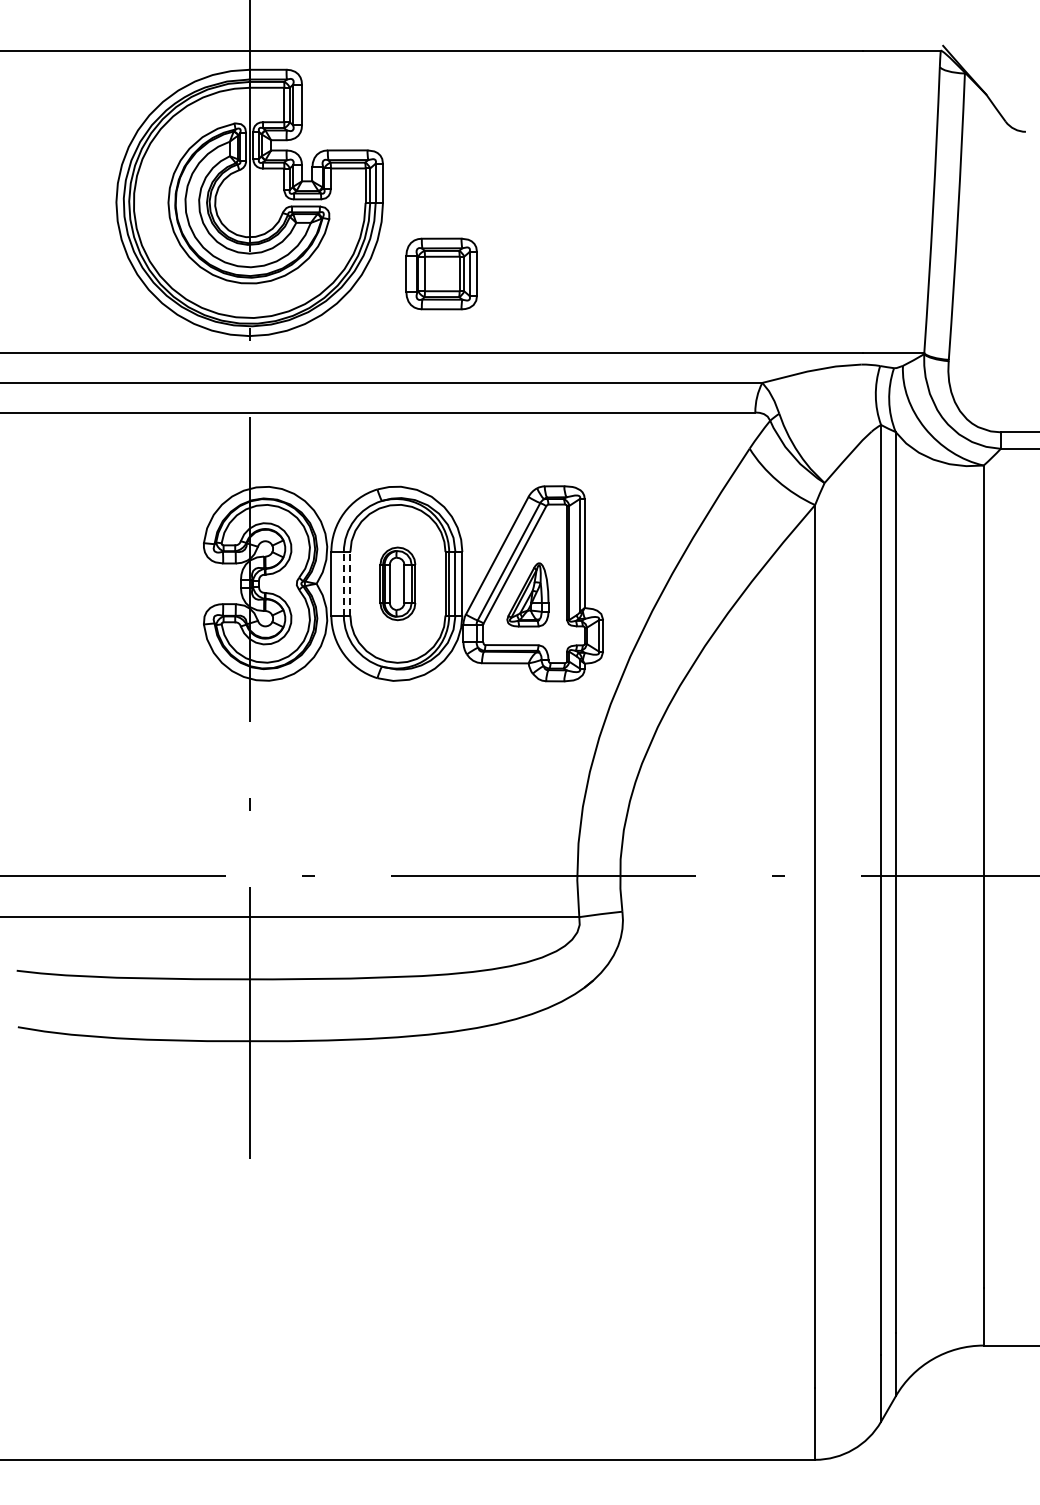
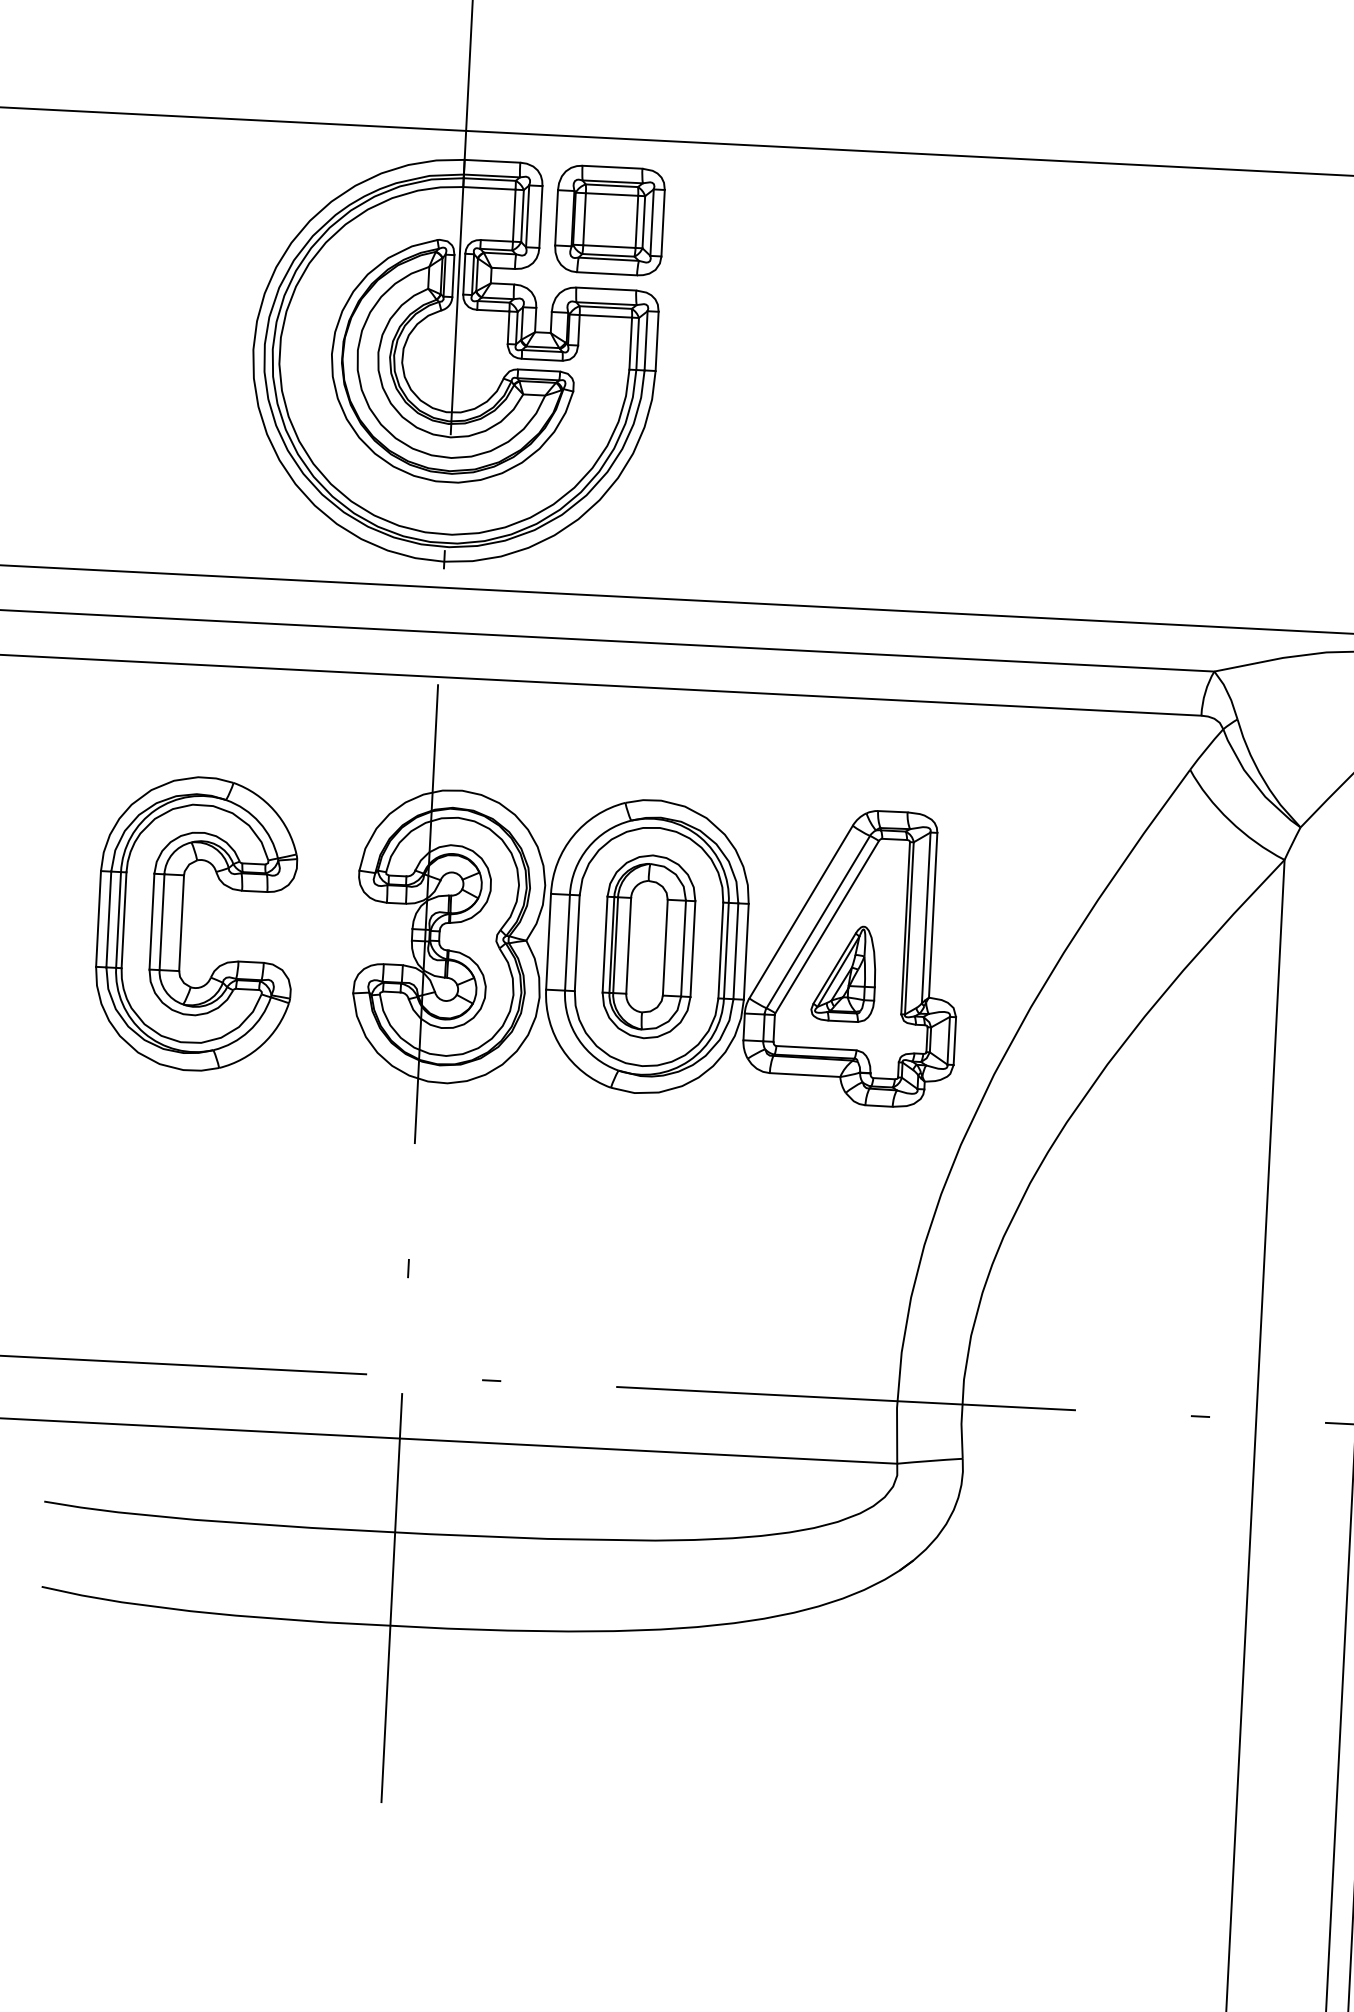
part: (441, 273) -> (609, 219), moved
part: (88, 583) -> (182, 922), added
line: (343, 583) -> (566, 942), dashed -> solid
line: (350, 583) -> (577, 942), dashed -> solid
part: (397, 583) -> (648, 946), size x1.67

